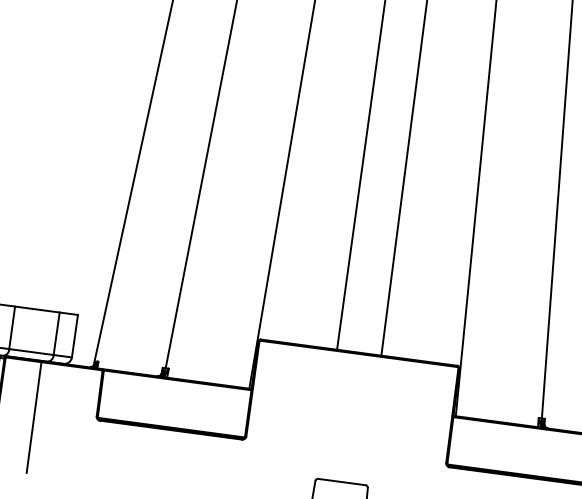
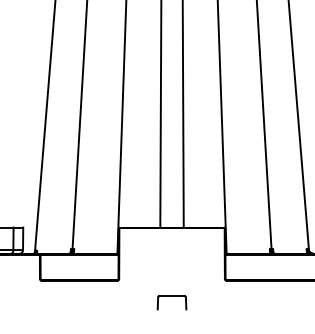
line: (34, 416) -> (7, 283), removed

